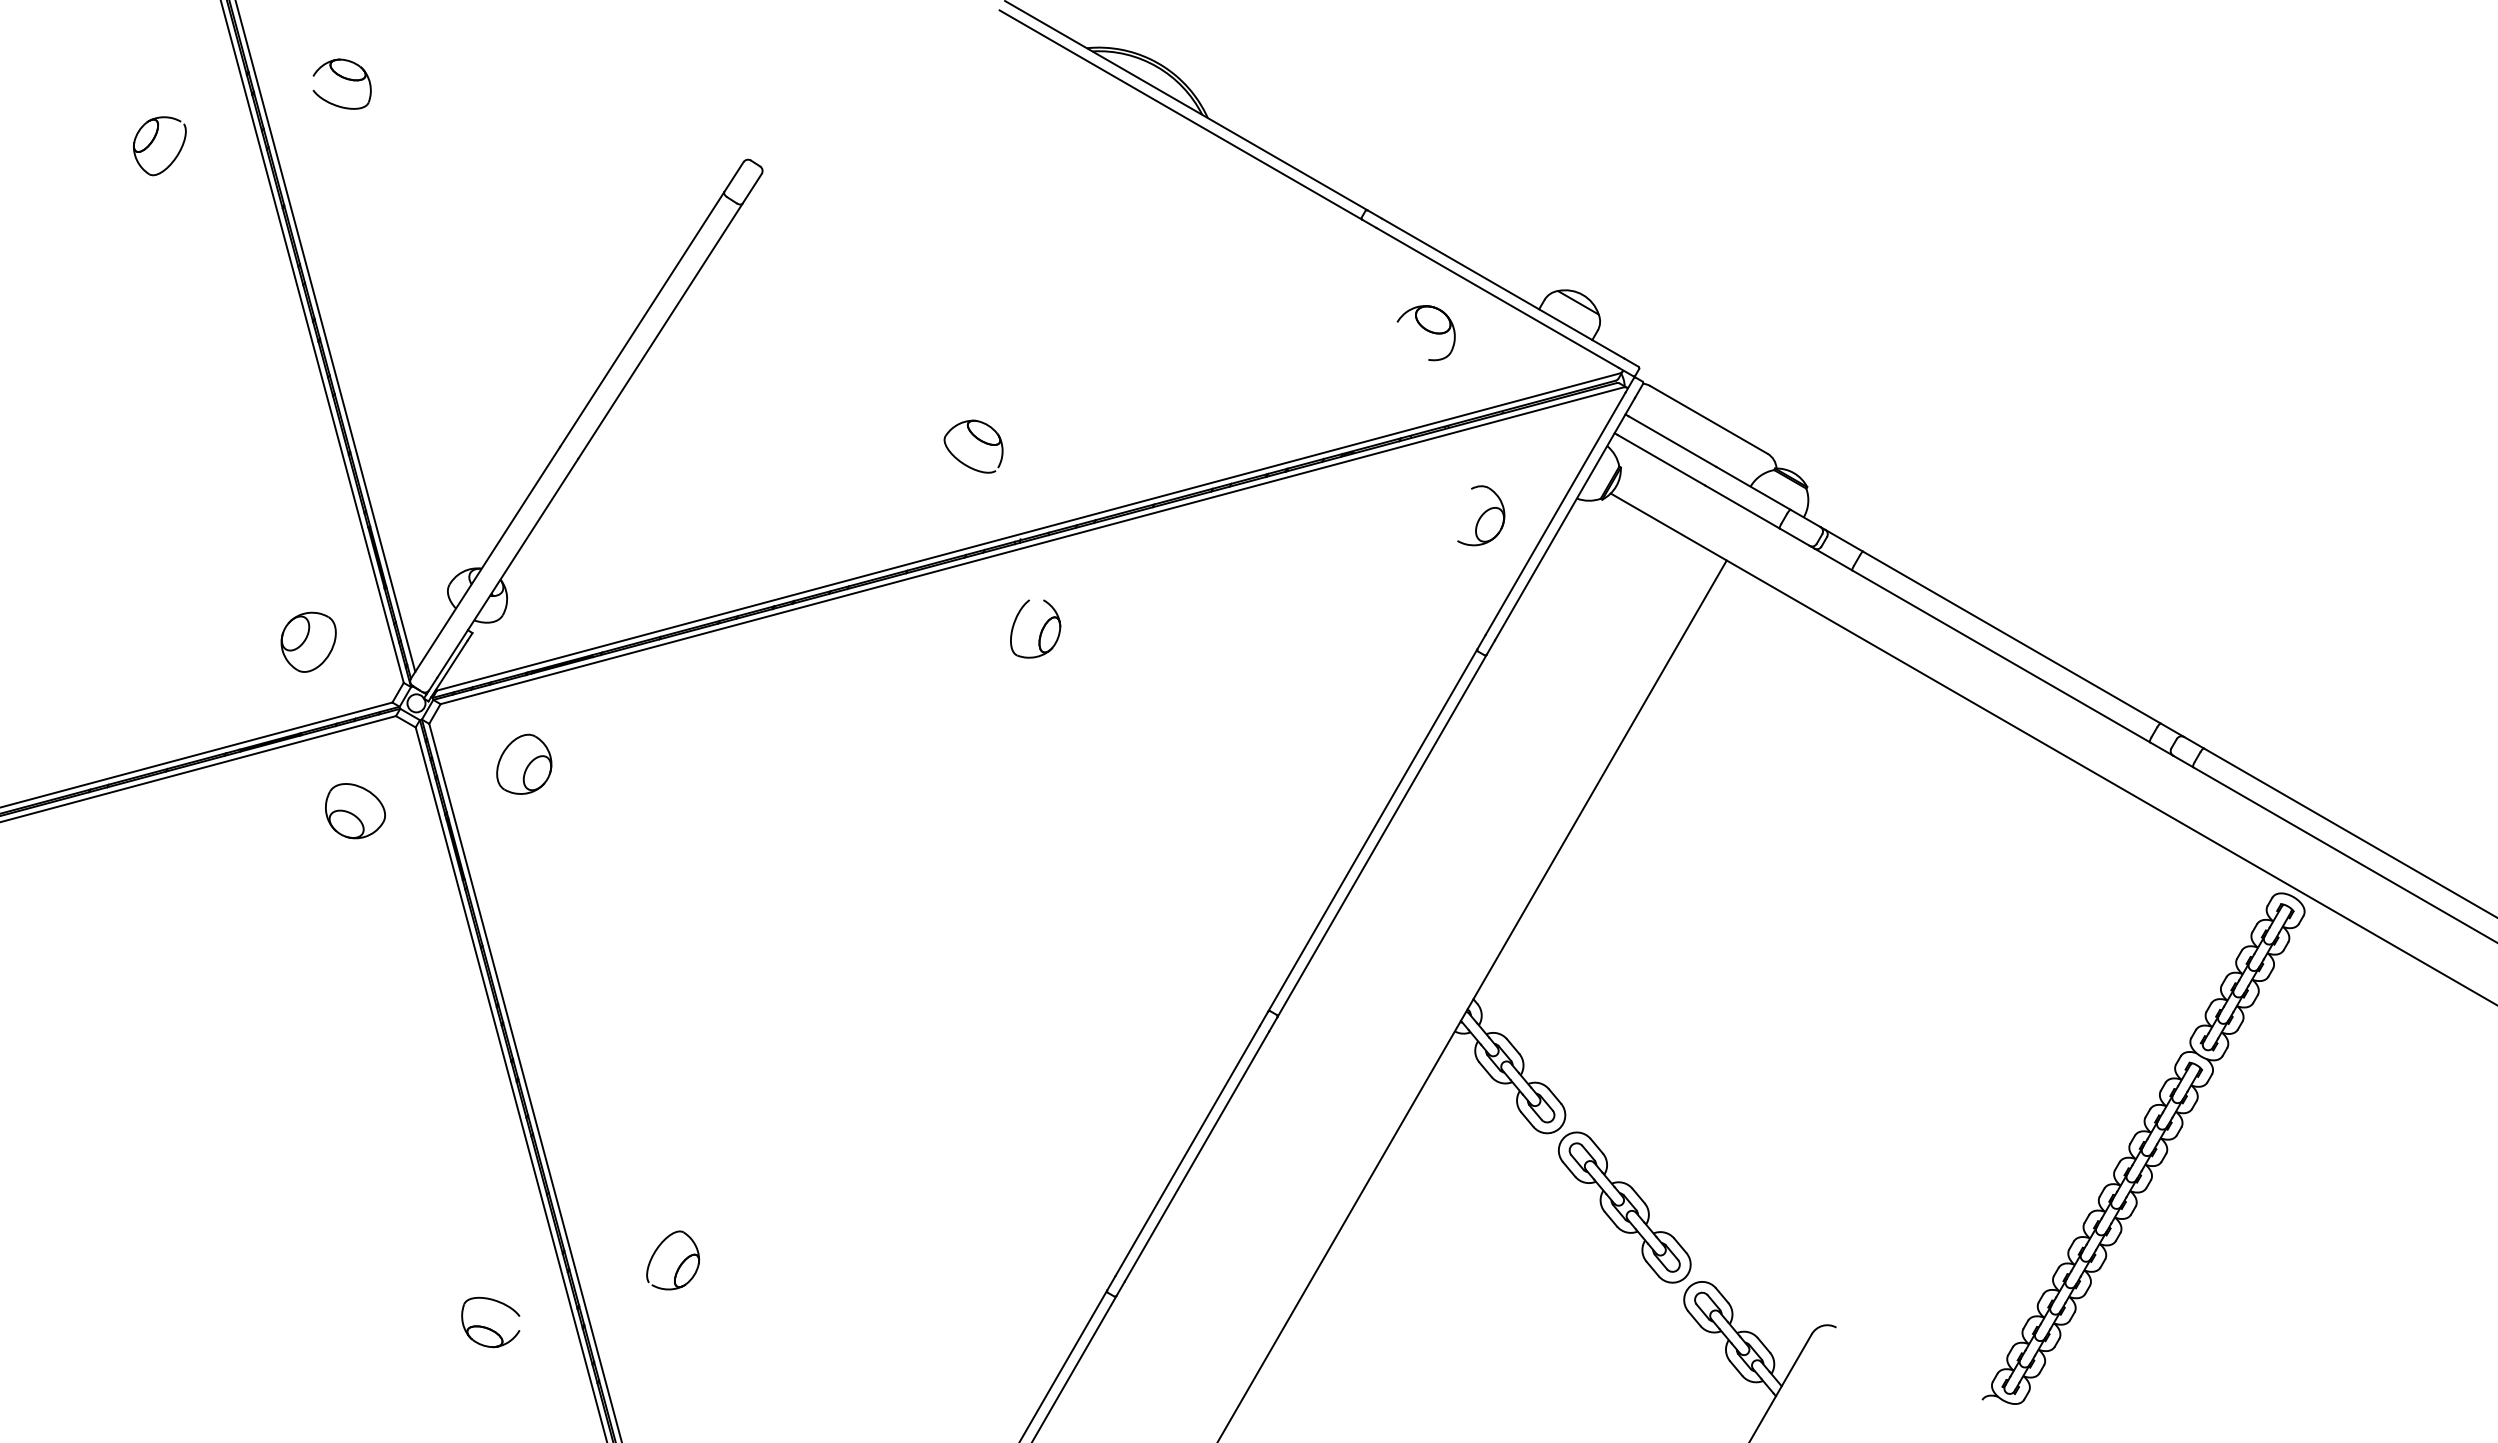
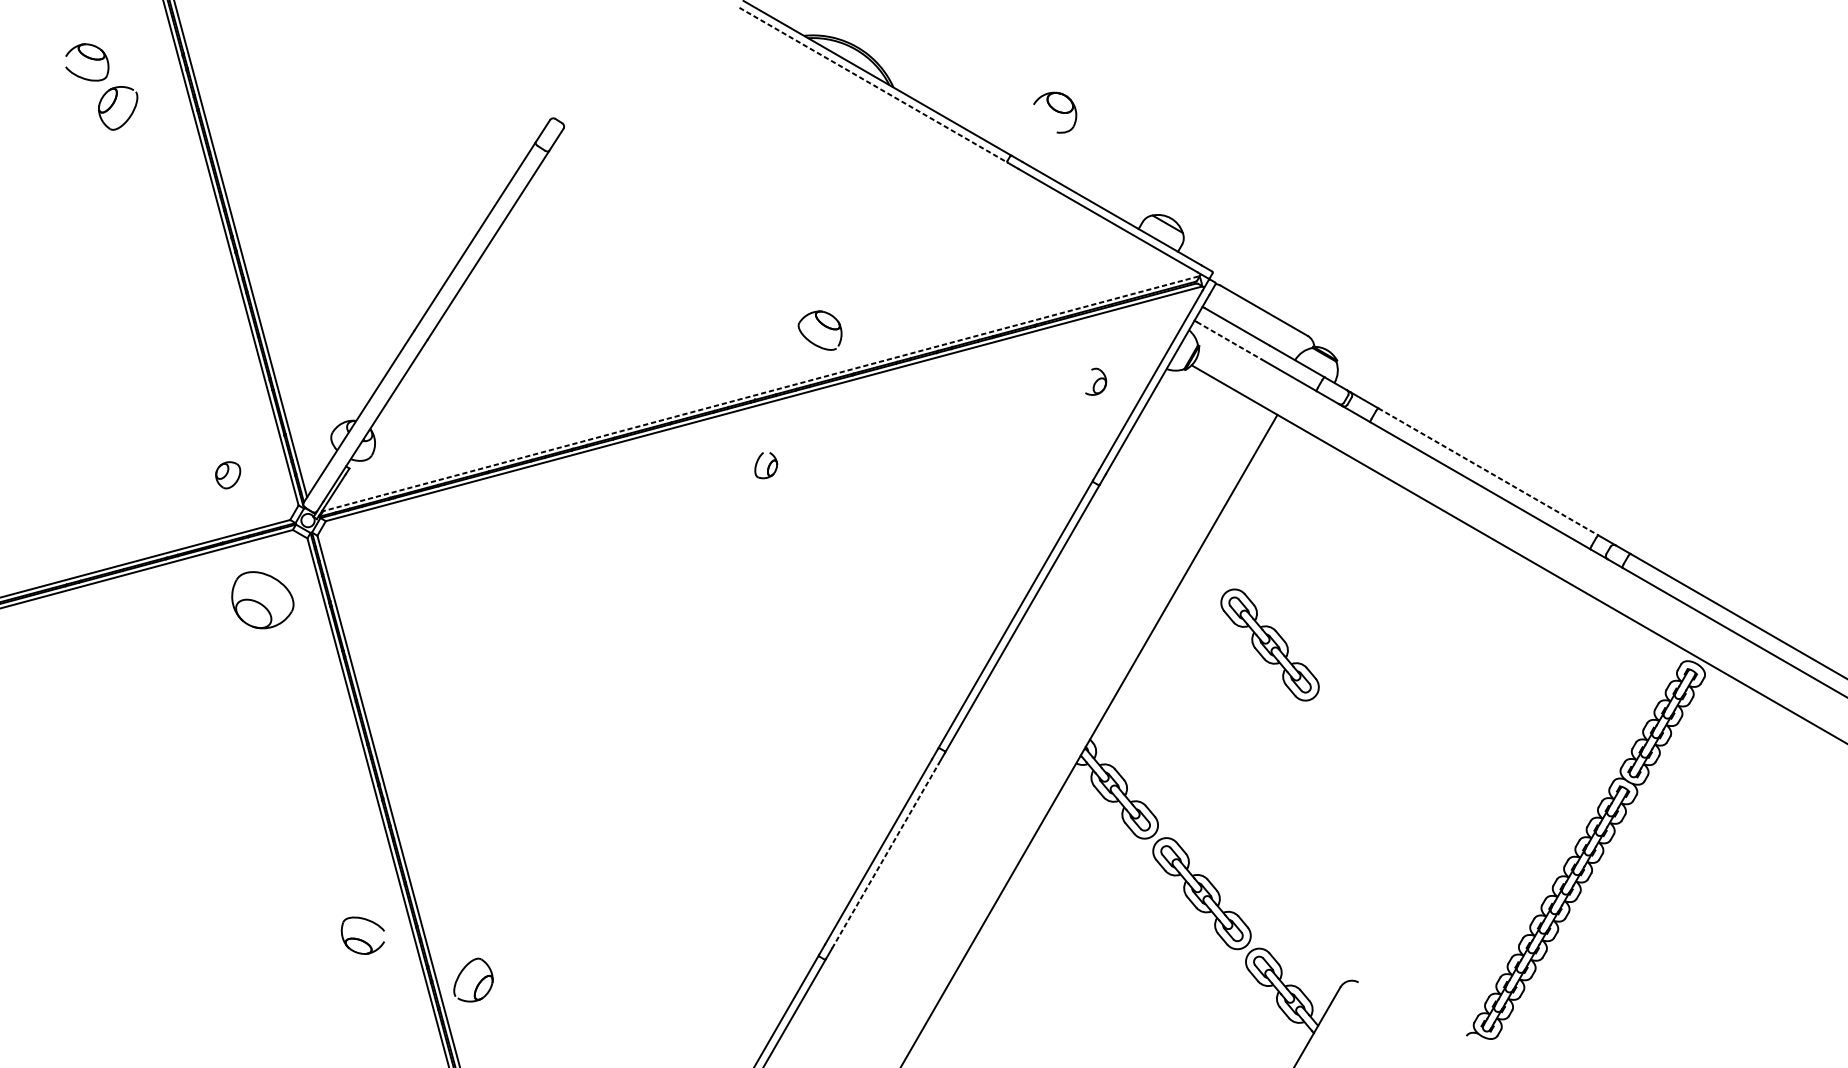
part: (341, 83) -> (86, 61), moved
line: (1181, 115) -> (874, 85), solid -> dashed
part: (1425, 333) -> (1054, 112), moved
part: (978, 440) -> (823, 326), moved
line: (1661, 460) -> (1229, 340), solid -> dashed
part: (1481, 515) -> (1096, 381), size x0.6
line: (1027, 532) -> (760, 394), solid -> dashed
part: (1035, 628) -> (766, 465), size x0.6
line: (2011, 637) -> (1488, 471), solid -> dashed
part: (308, 641) -> (228, 474), size x0.6
part: (524, 763) -> (387, 565), removed
part: (355, 811) -> (262, 600), size x1.4
part: (1716, 871) -> (1269, 644), added
line: (1197, 1156) -> (885, 855), solid -> dashed
part: (678, 1266) -> (477, 984), moved
part: (490, 1322) -> (362, 935), moved

